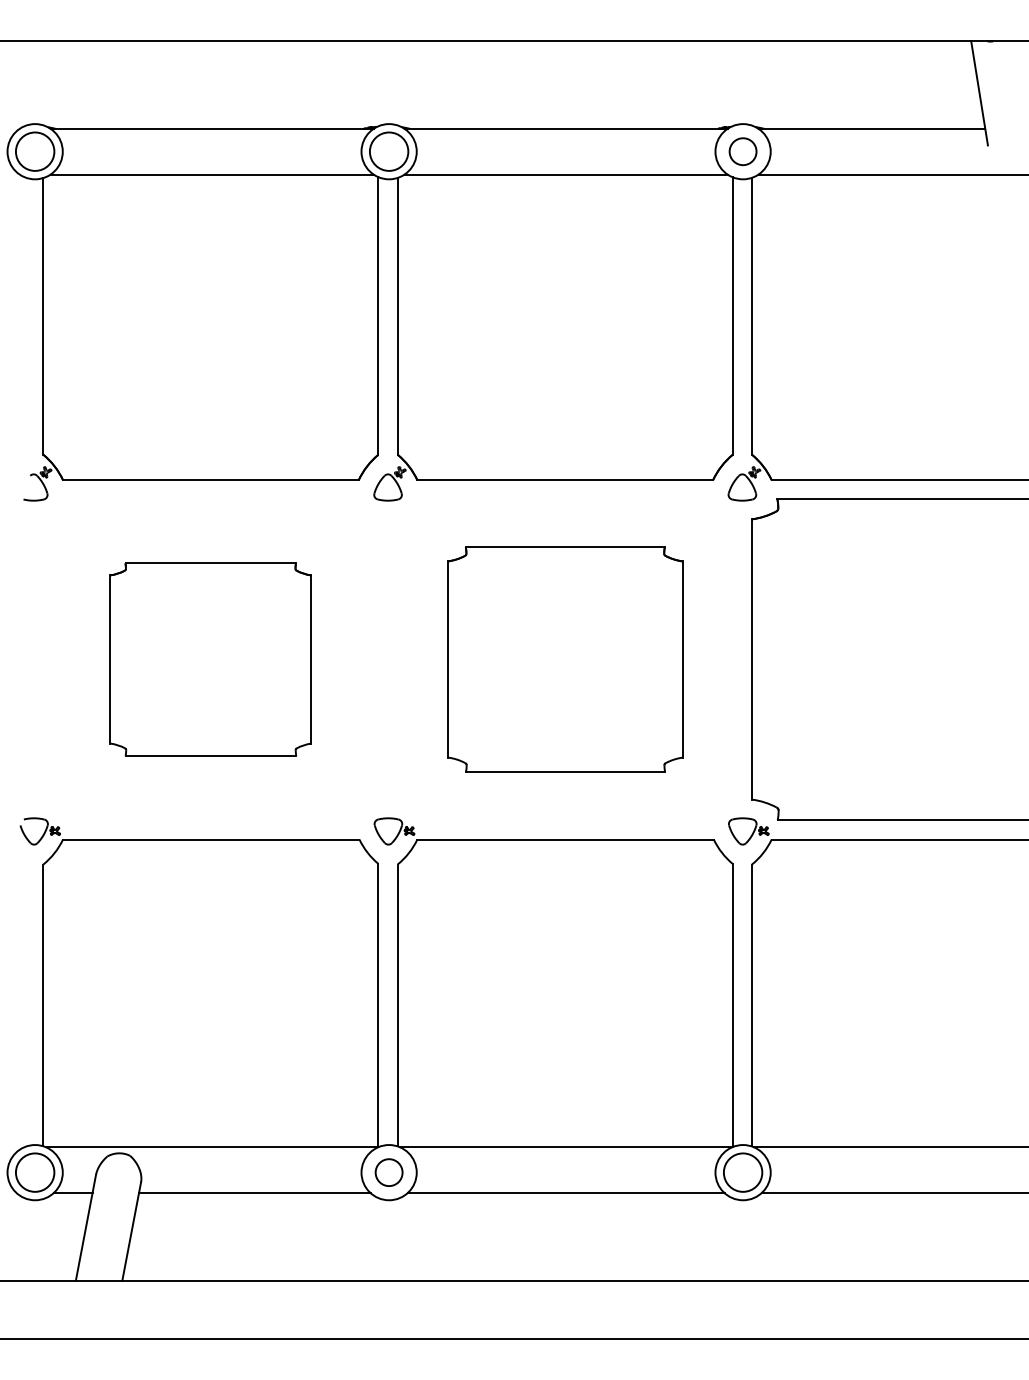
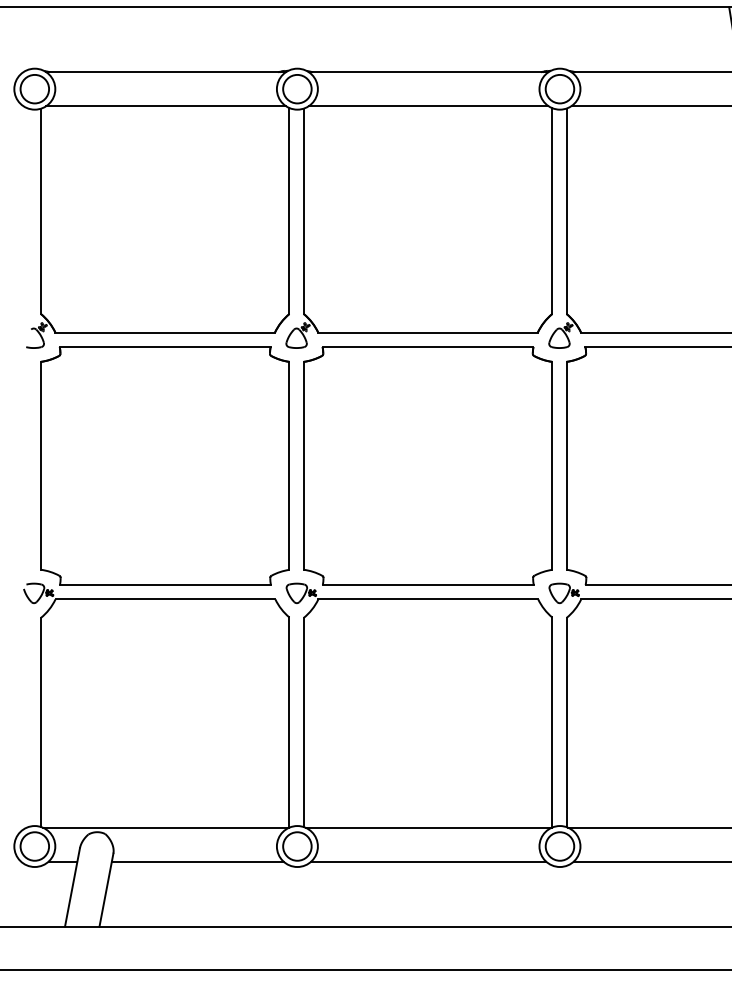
circle: (742, 151) -> (559, 89), size x1.43
part: (210, 659) -> (164, 465), size x1.67
part: (565, 659) -> (428, 465), size x1.43
circle: (388, 1172) -> (296, 846), size x1.43

